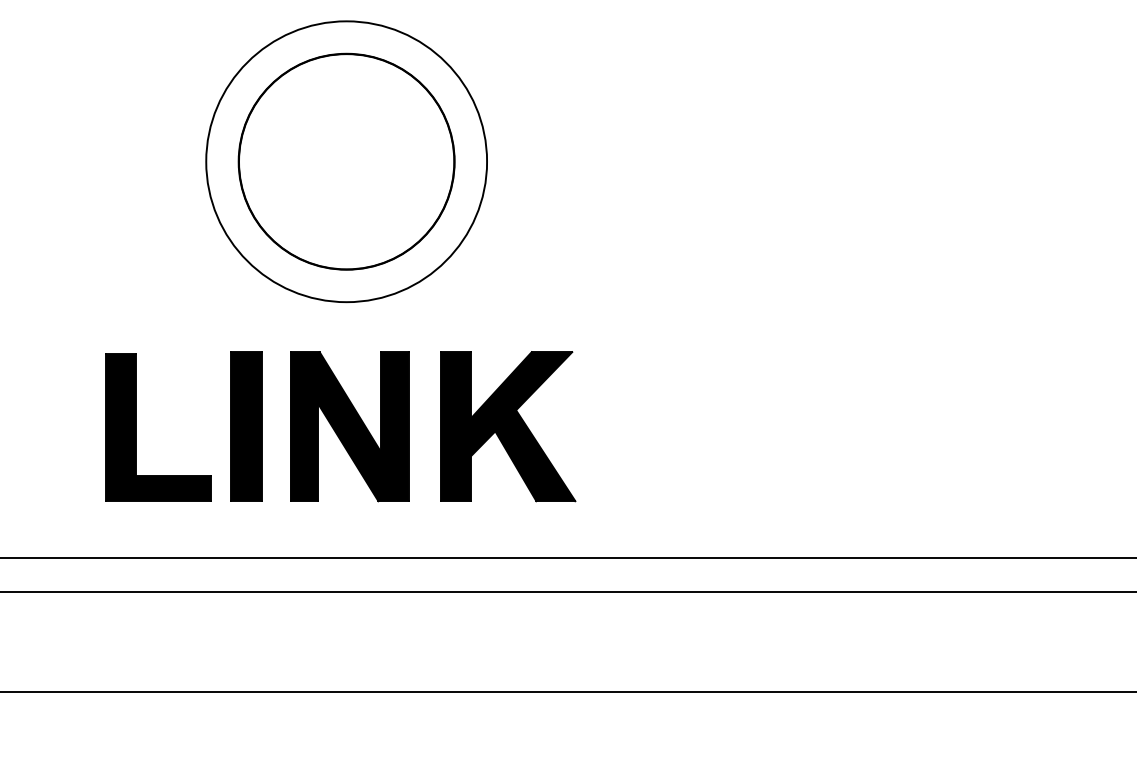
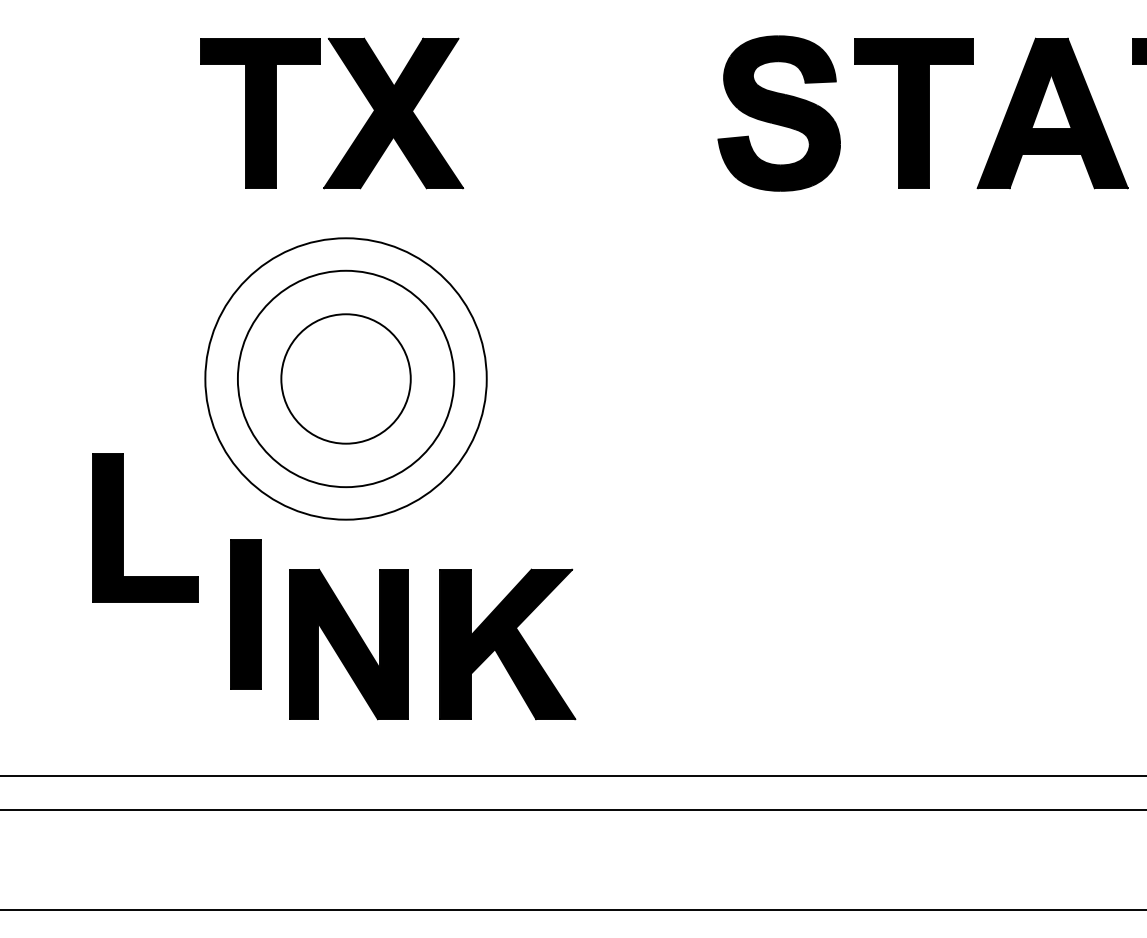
circle: (346, 161) -> (345, 378), size x0.6
part: (136, 426) -> (123, 527), moved
part: (246, 426) -> (245, 614), moved

